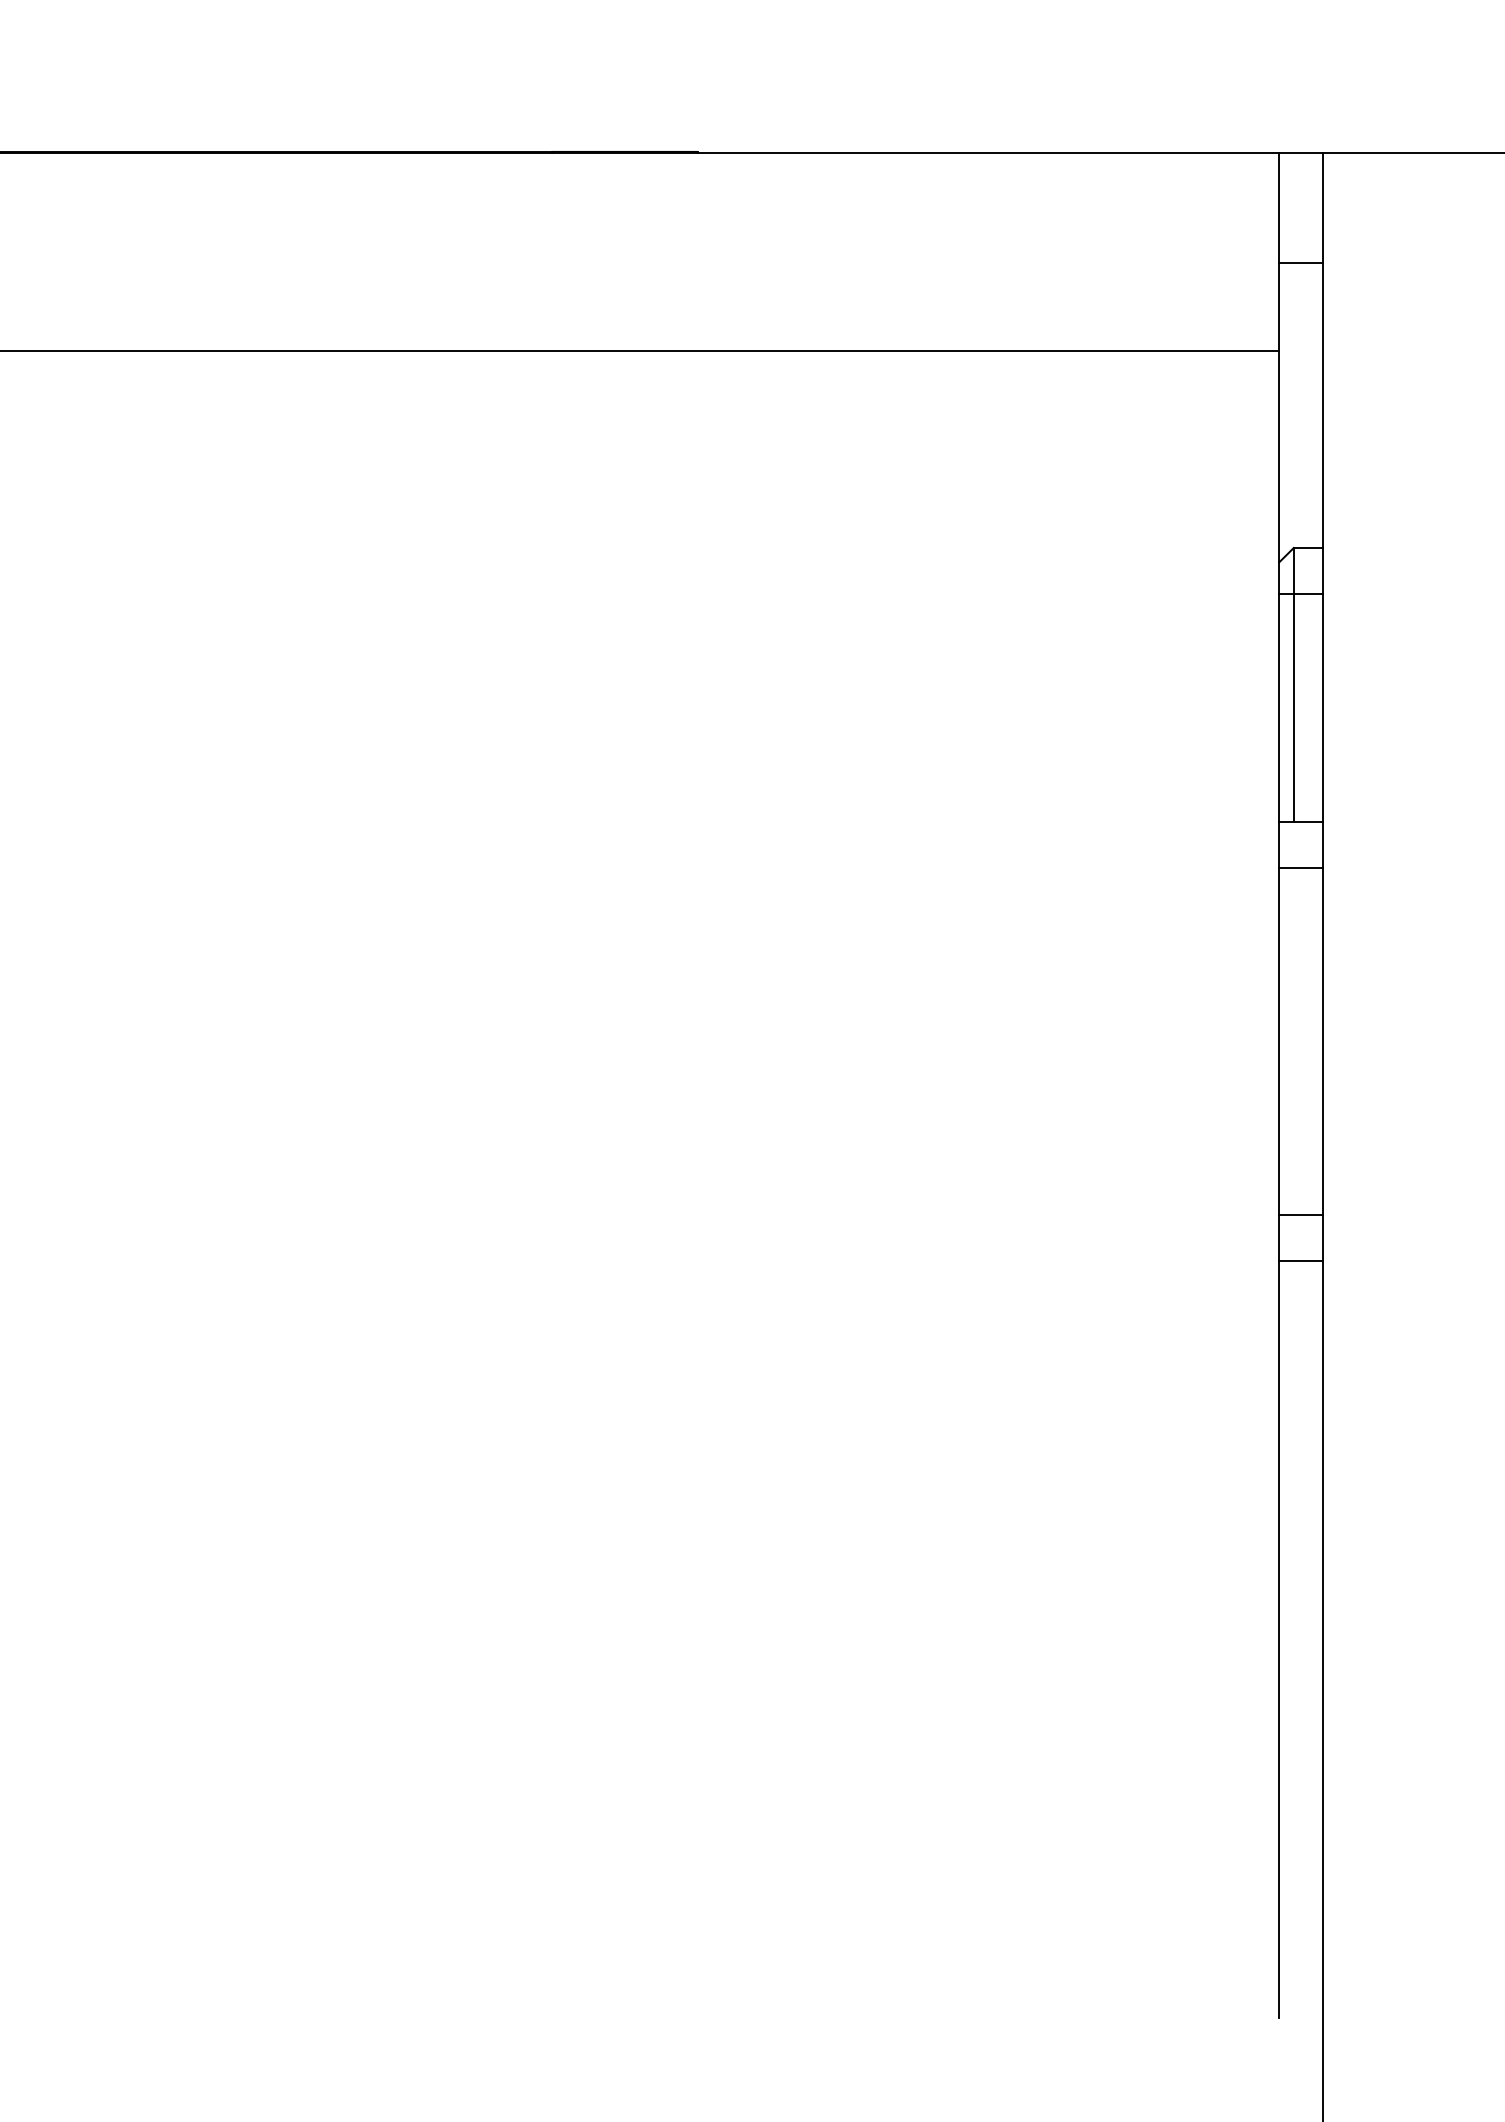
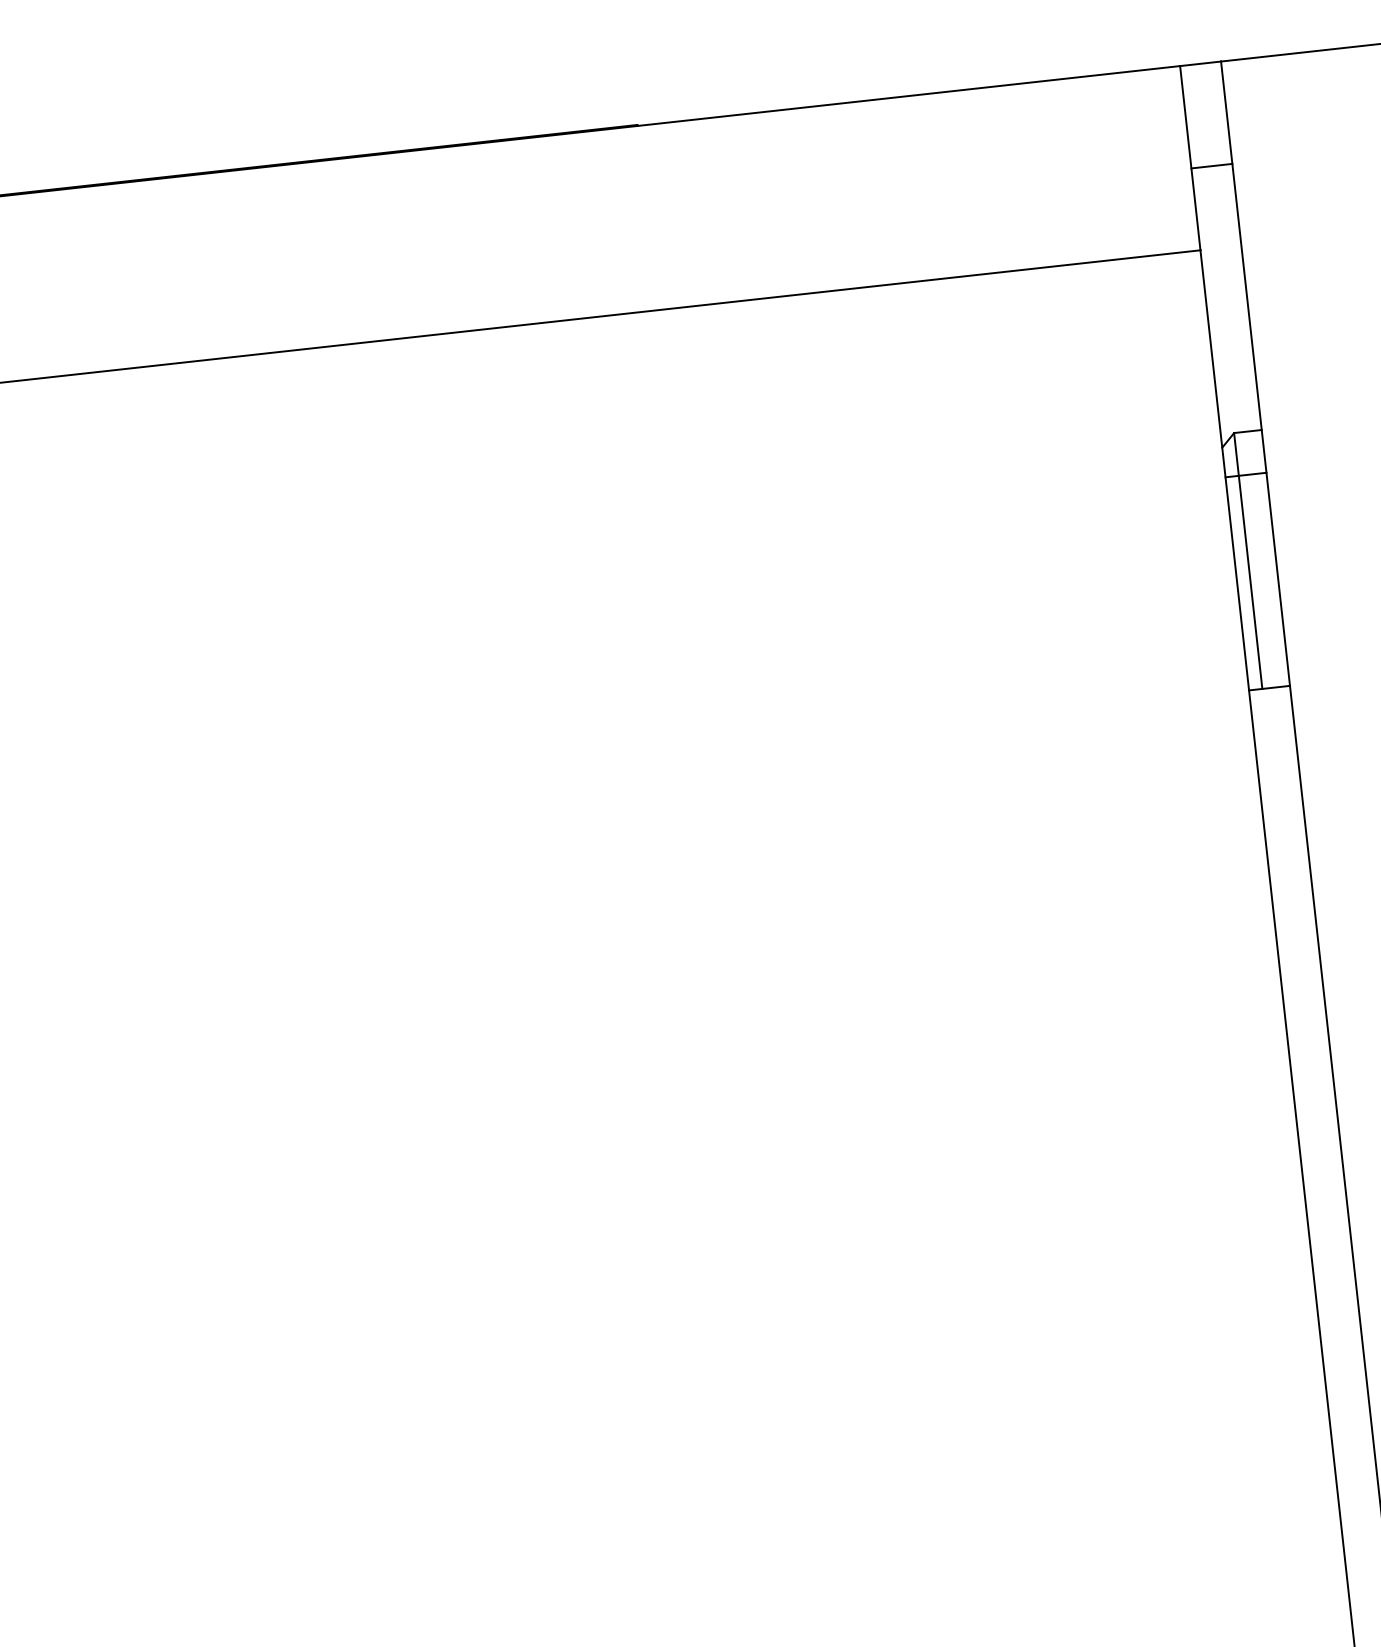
line: (1301, 868) -> (1274, 731), removed
line: (1301, 1215) -> (1310, 1054), removed
line: (1301, 1261) -> (1314, 1097), removed

